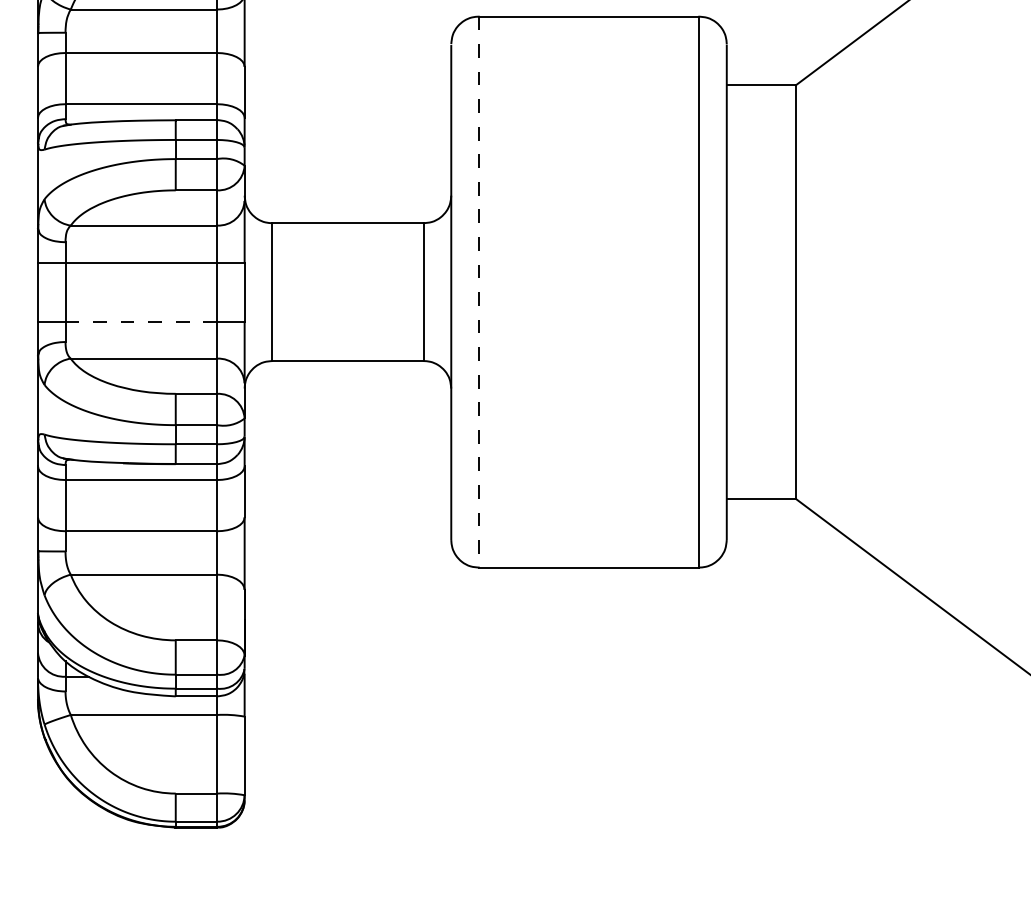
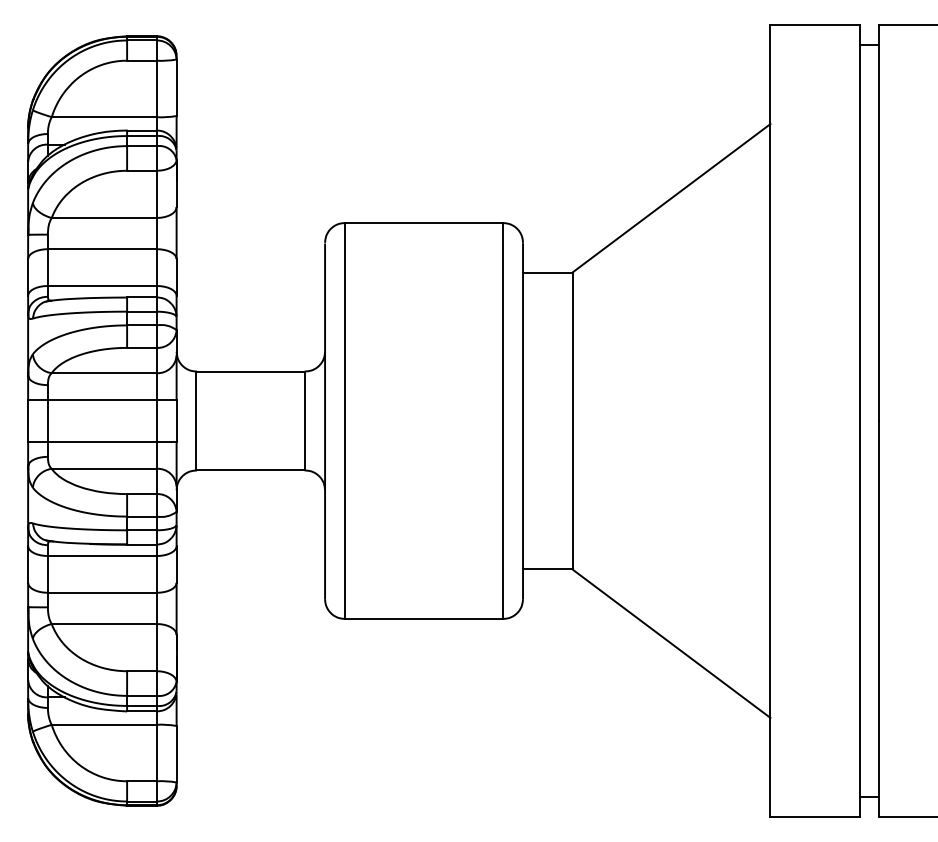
line: (478, 292) -> (344, 421), dashed -> solid
line: (140, 322) -> (101, 442), dashed -> solid

